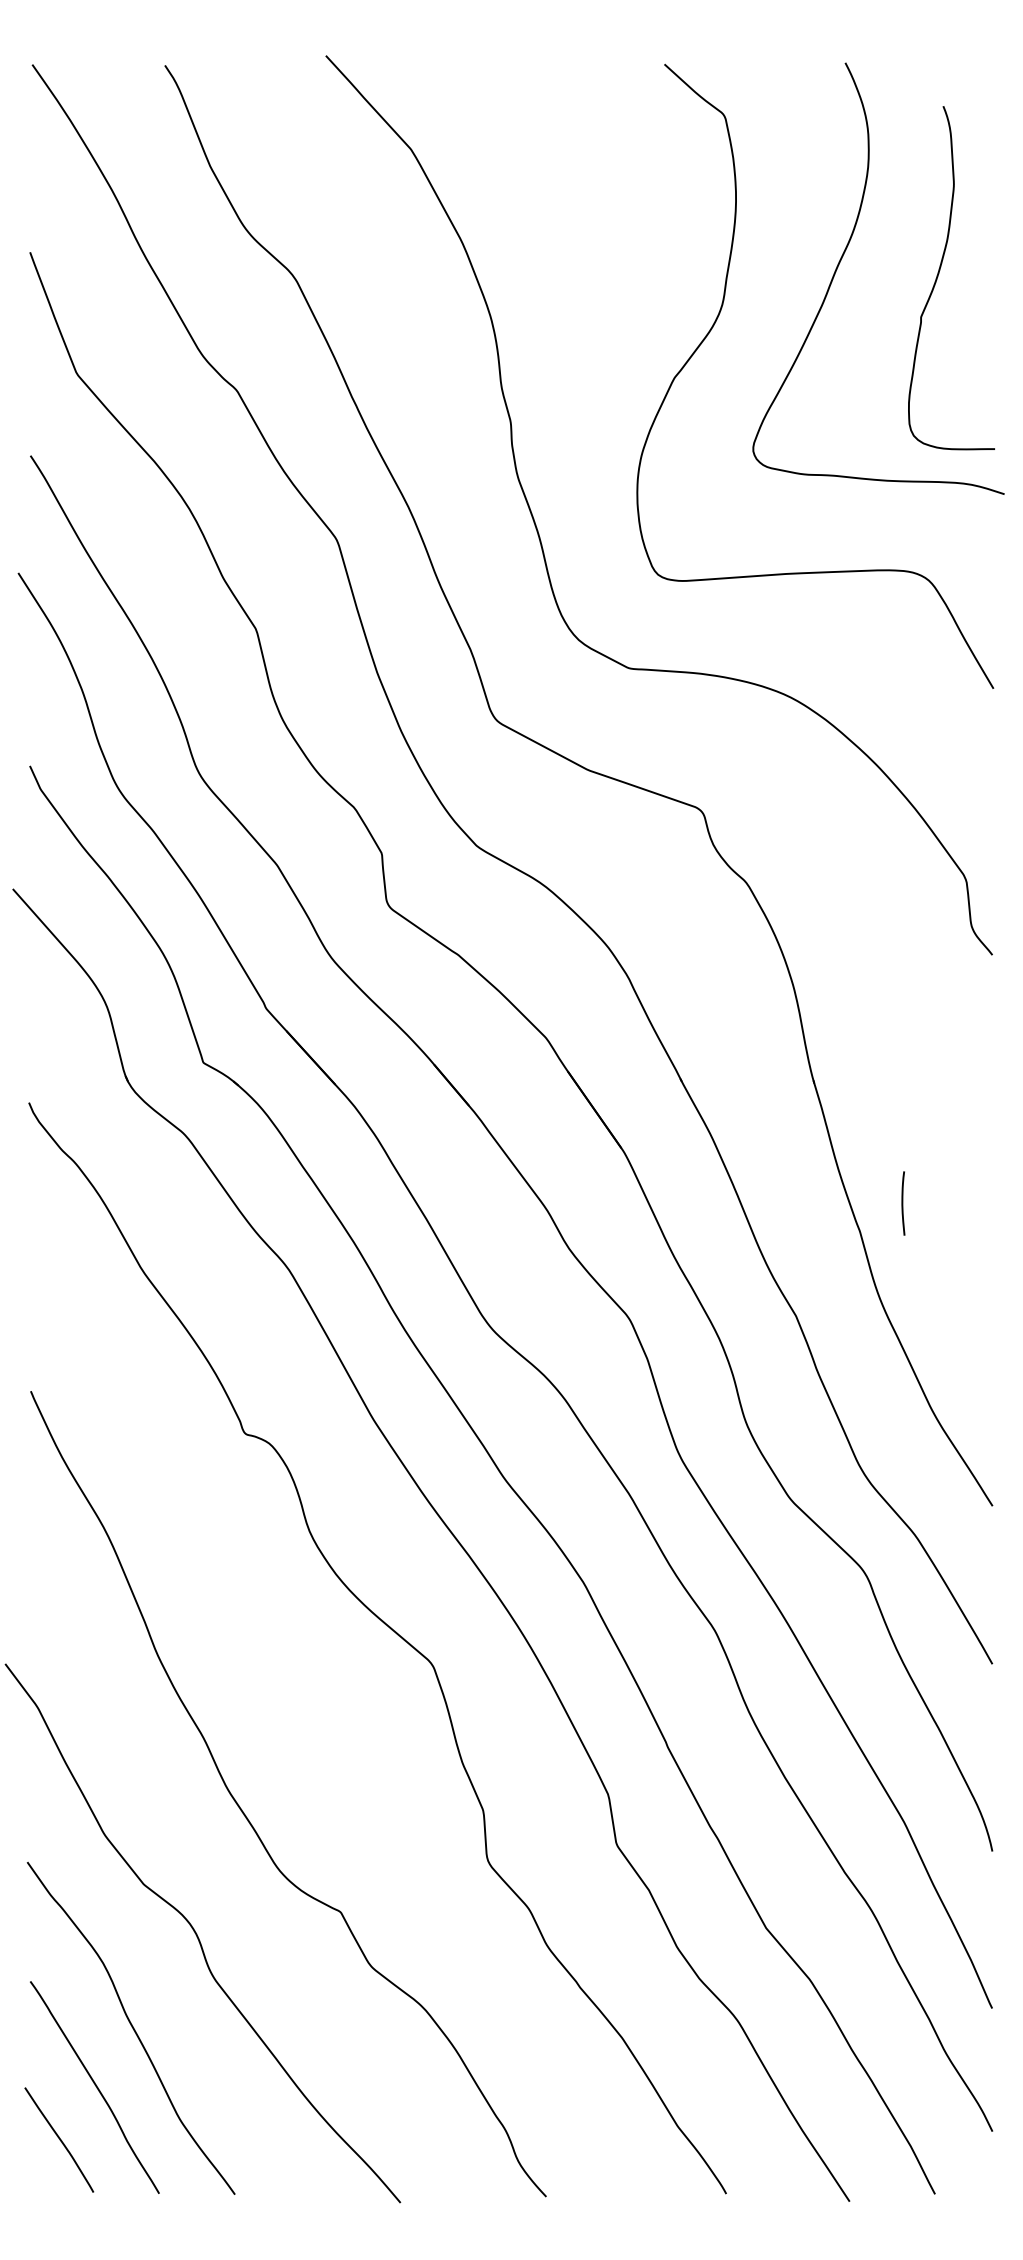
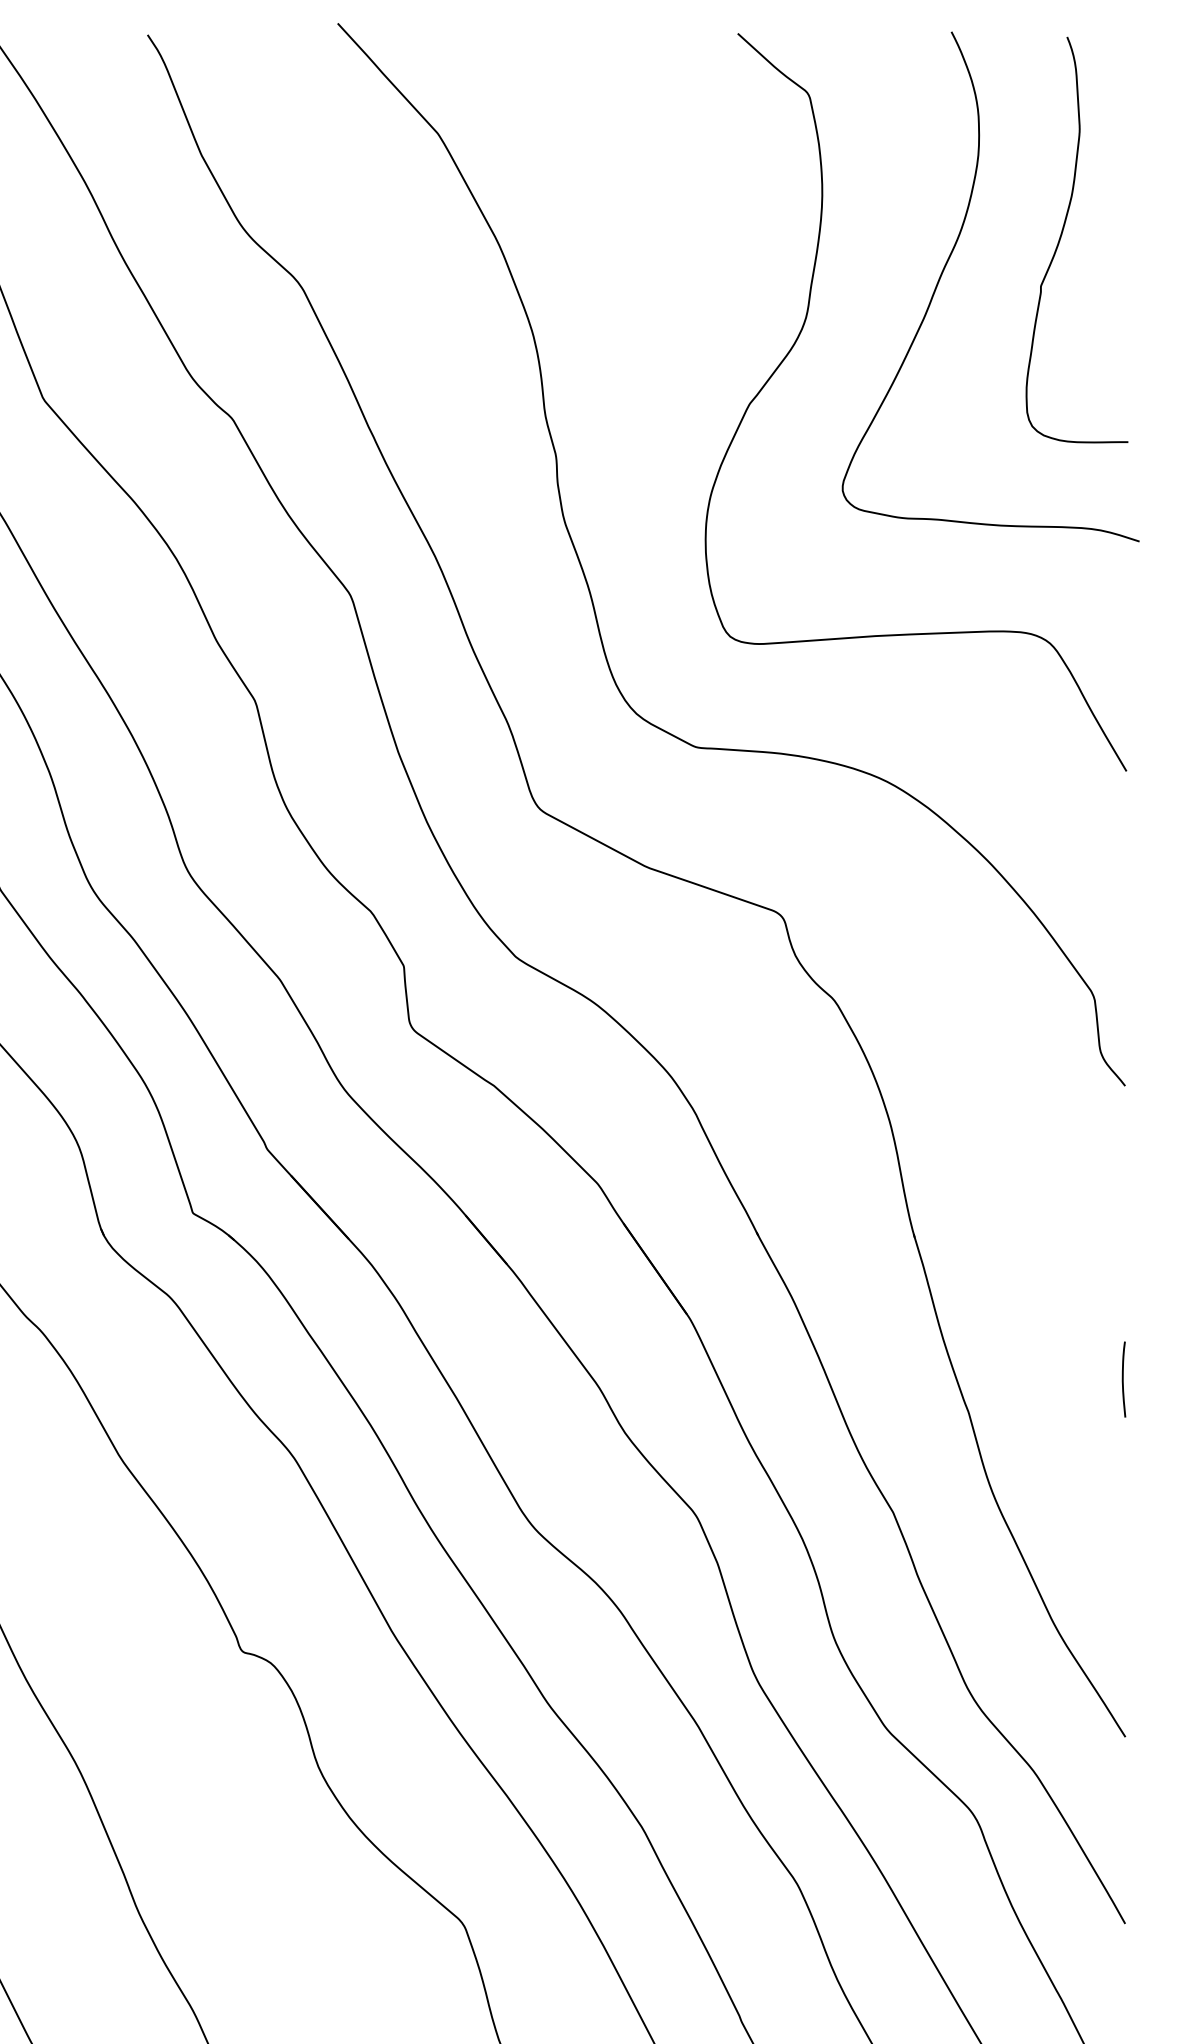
curve: (939, 273) -> (1062, 234), moved
curve: (903, 1203) -> (1124, 1379), moved

